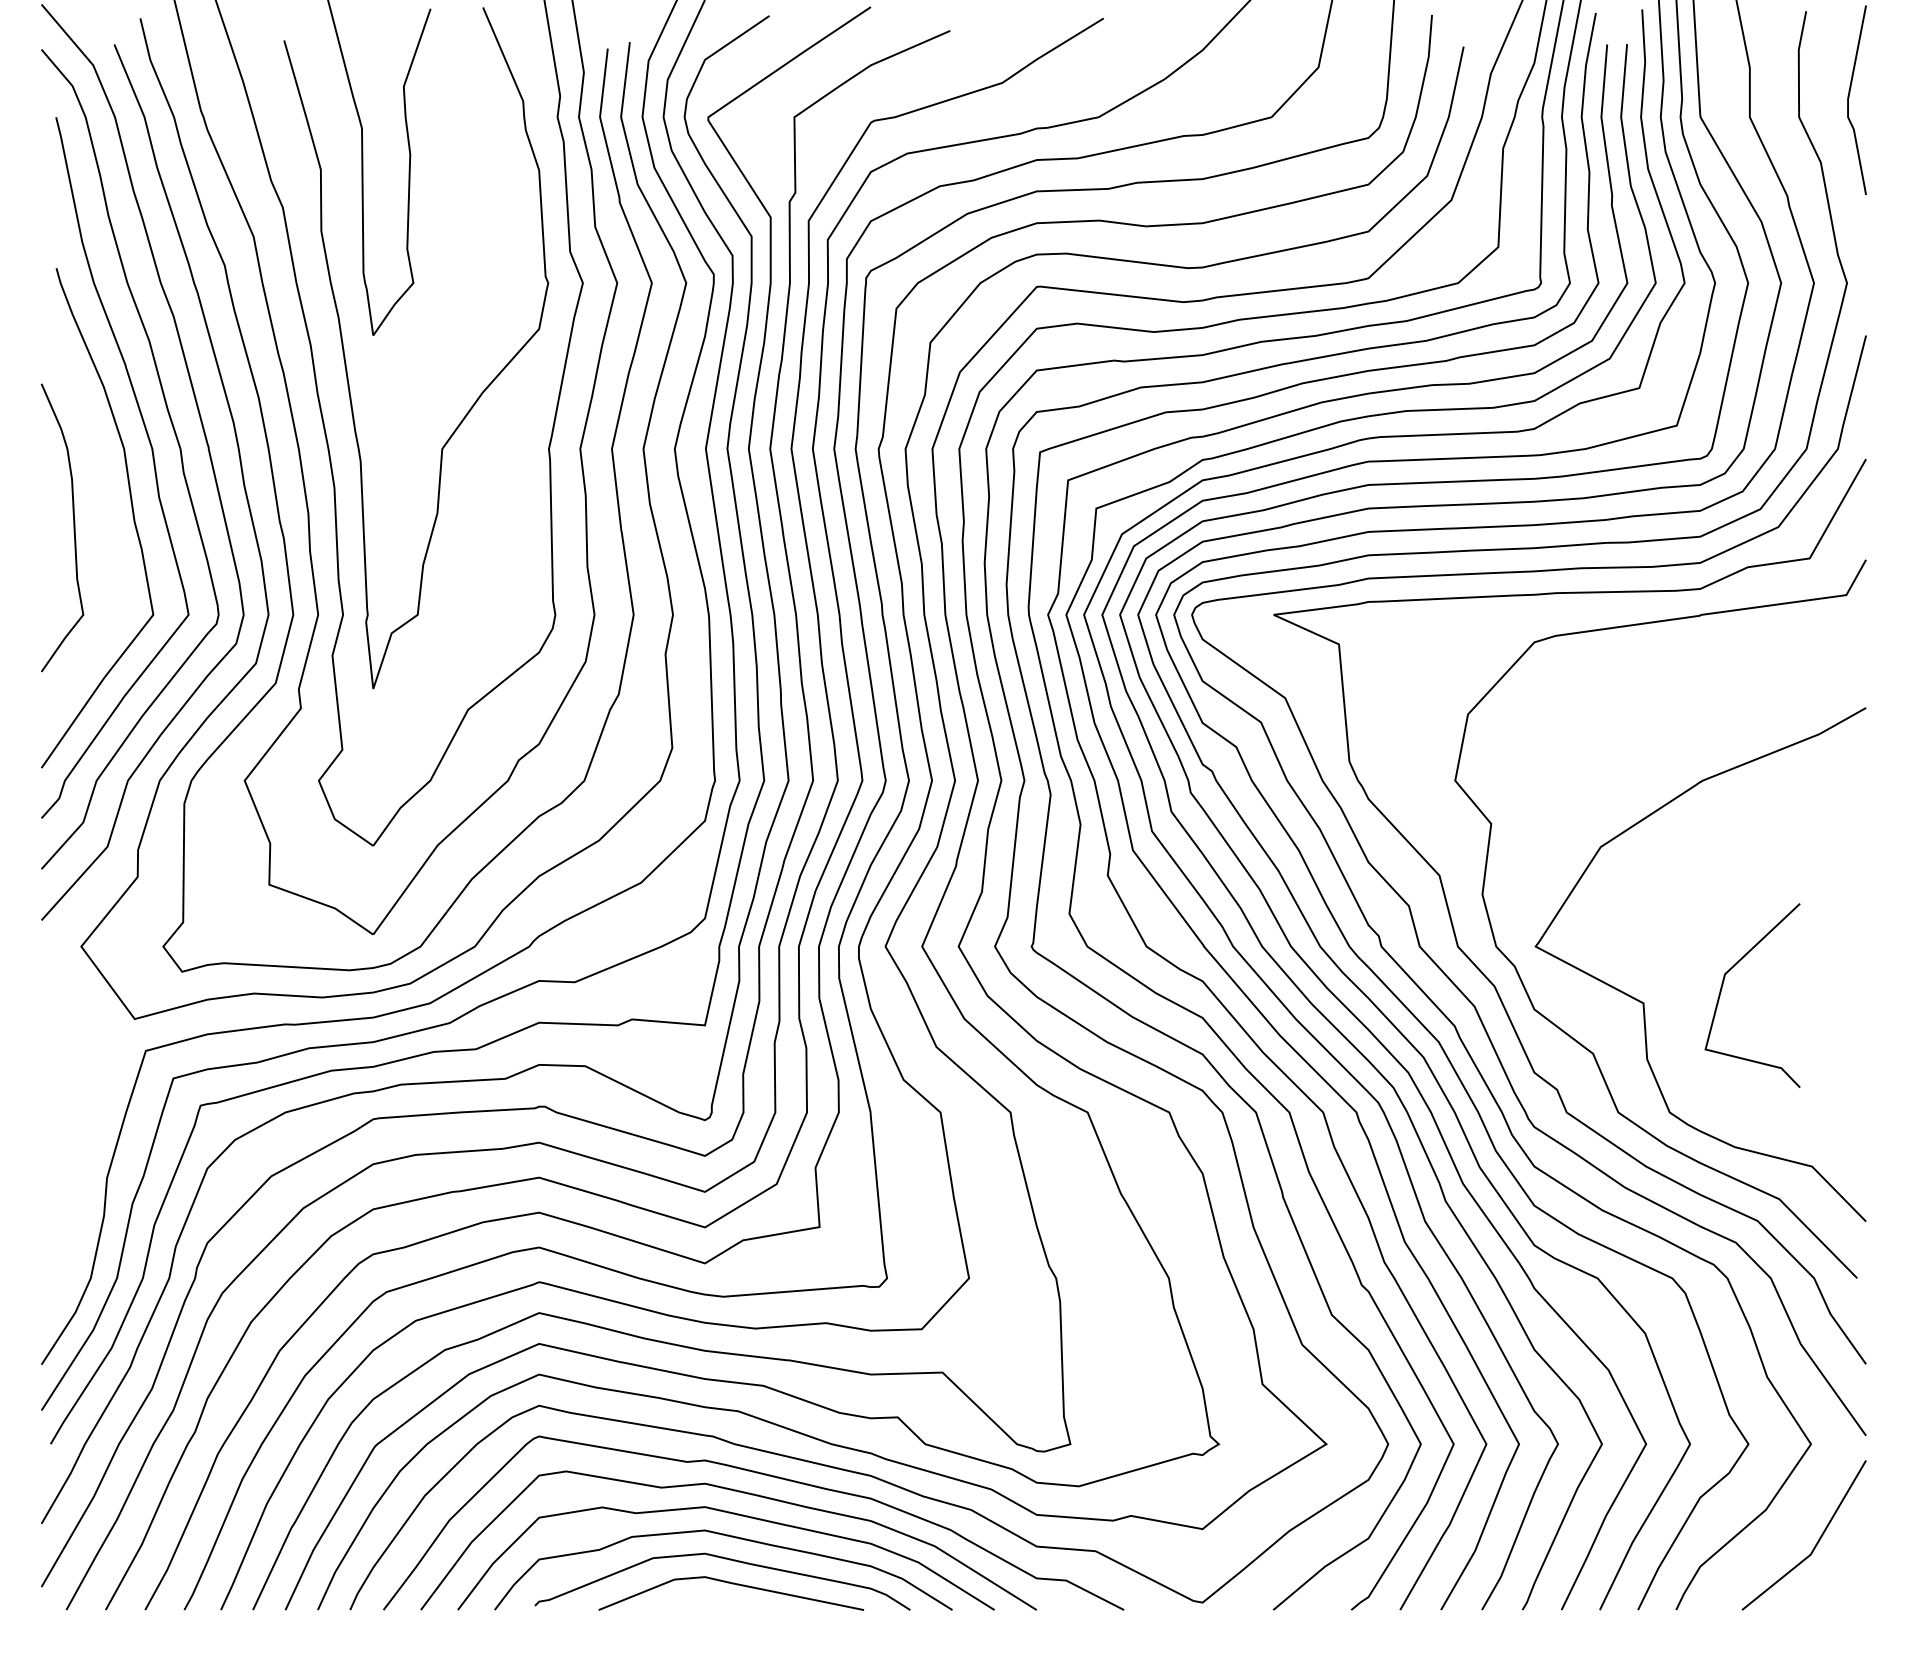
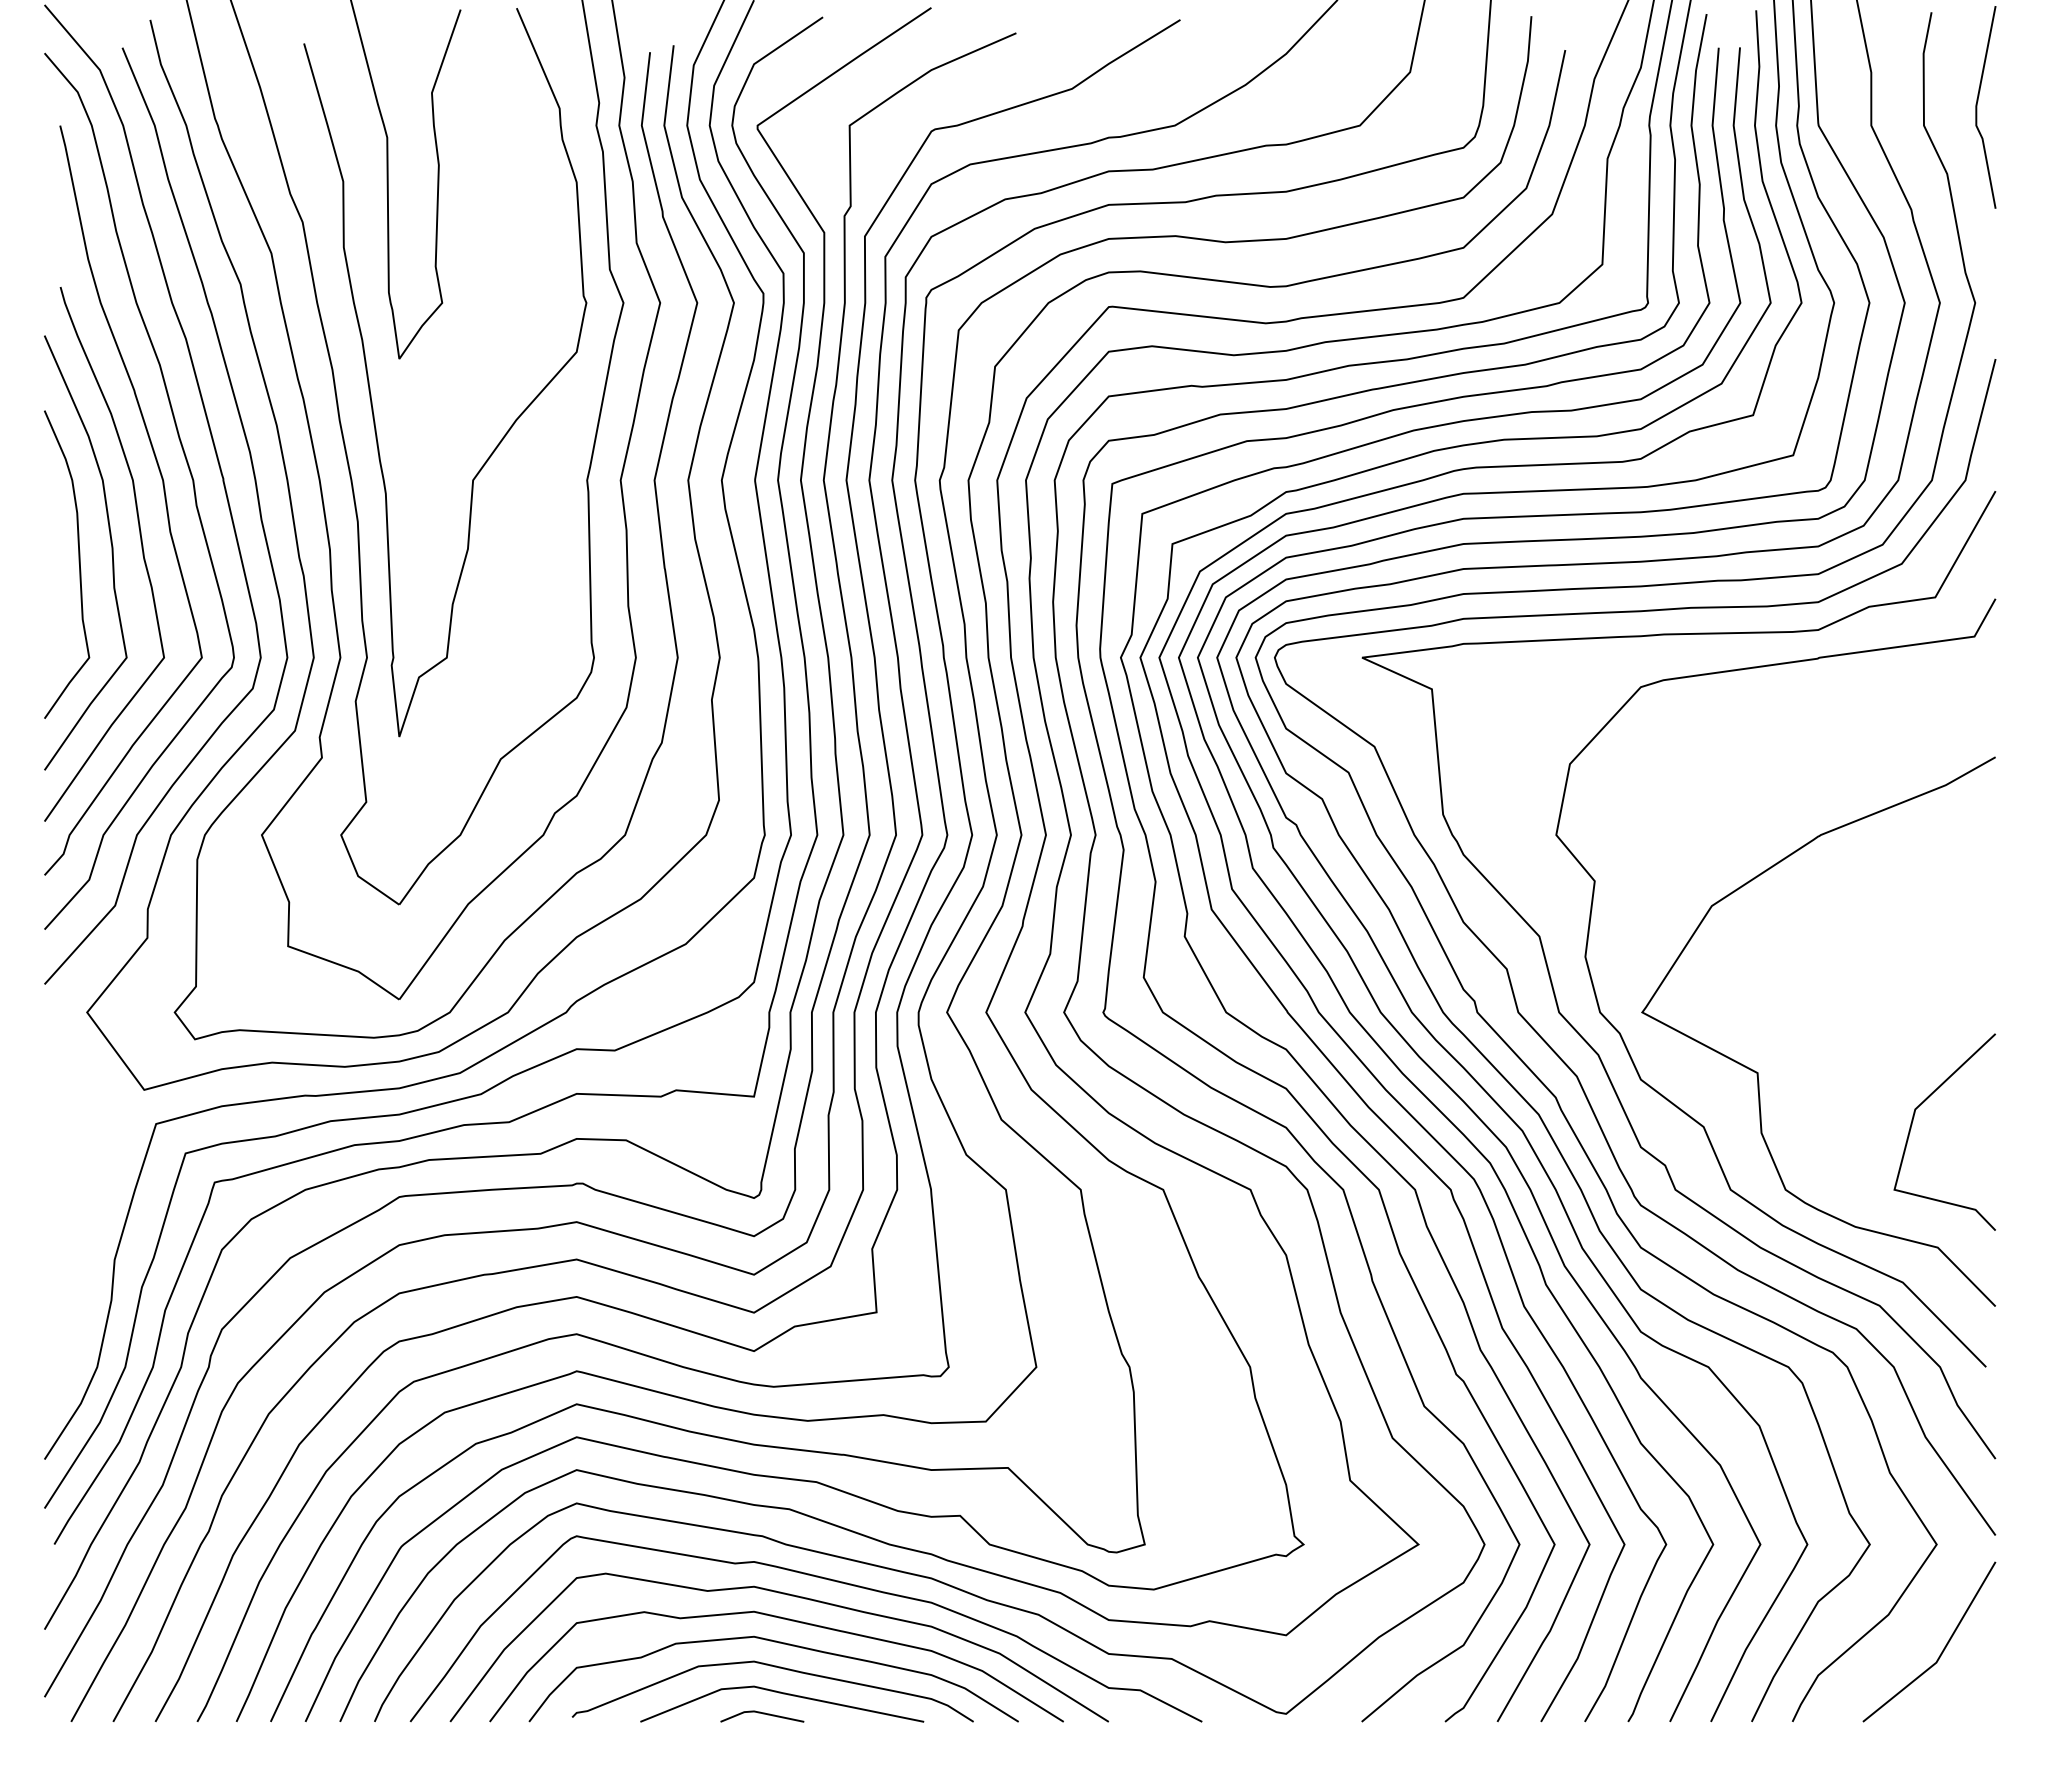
curve: (103, 510) -> (110, 546), added
line: (1722, 988) -> (1912, 1124), moved
line: (712, 1602) -> (762, 1713), added

